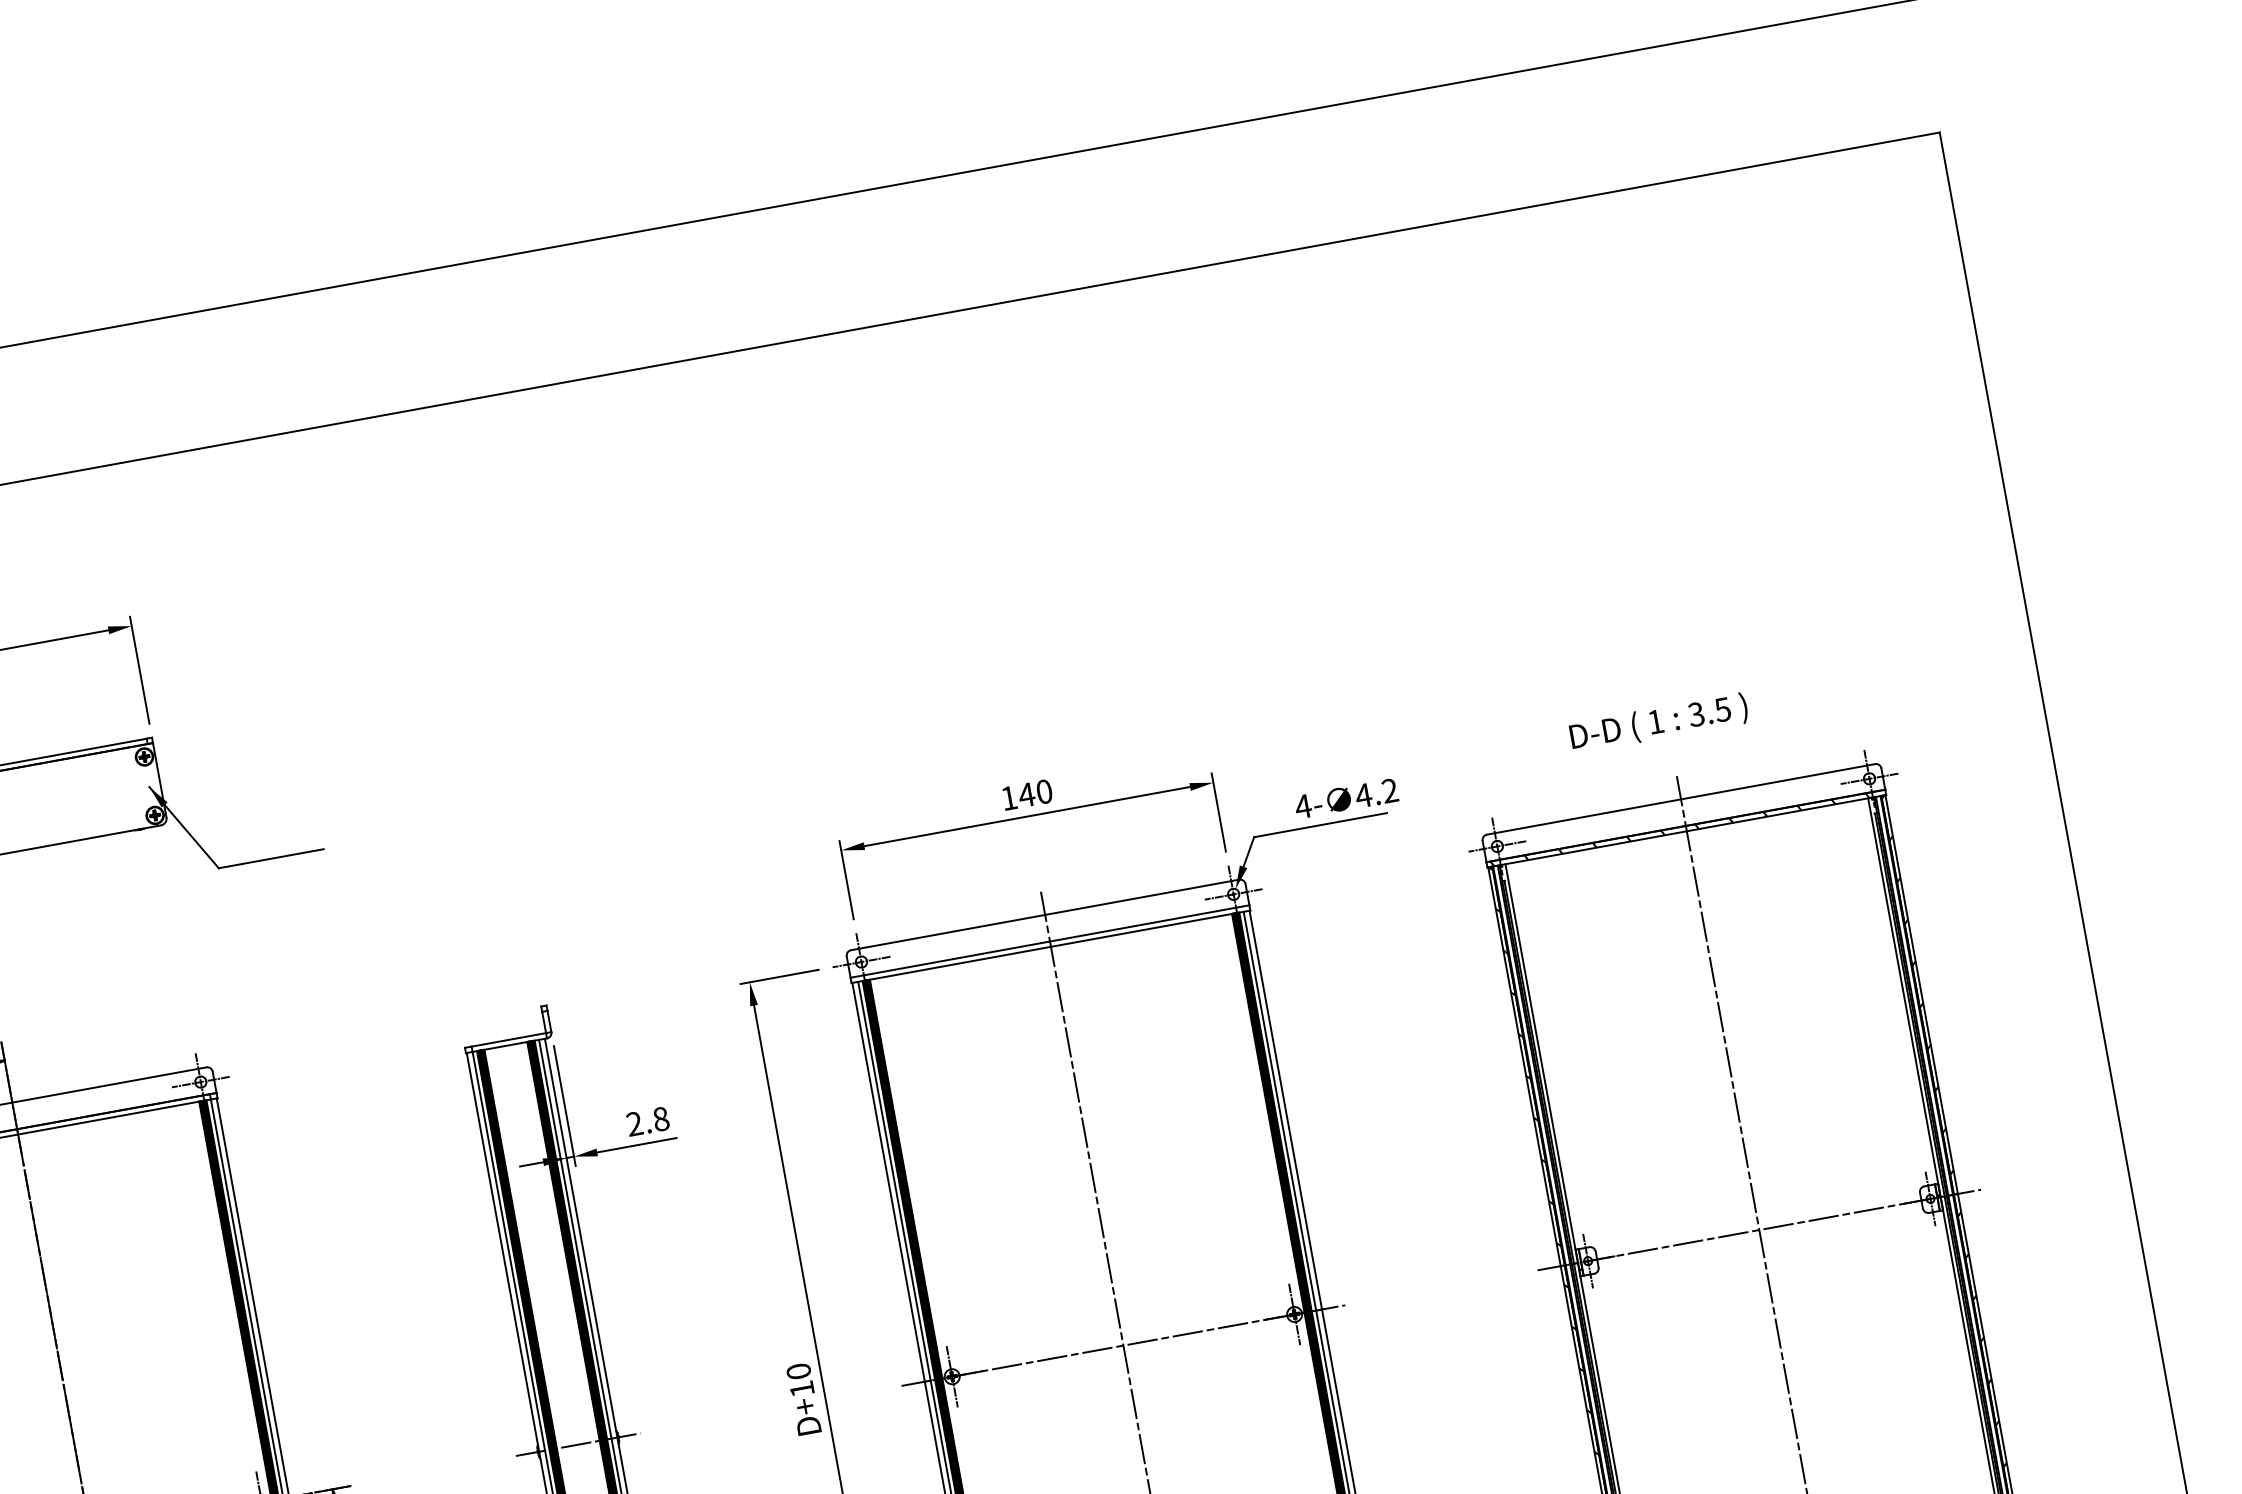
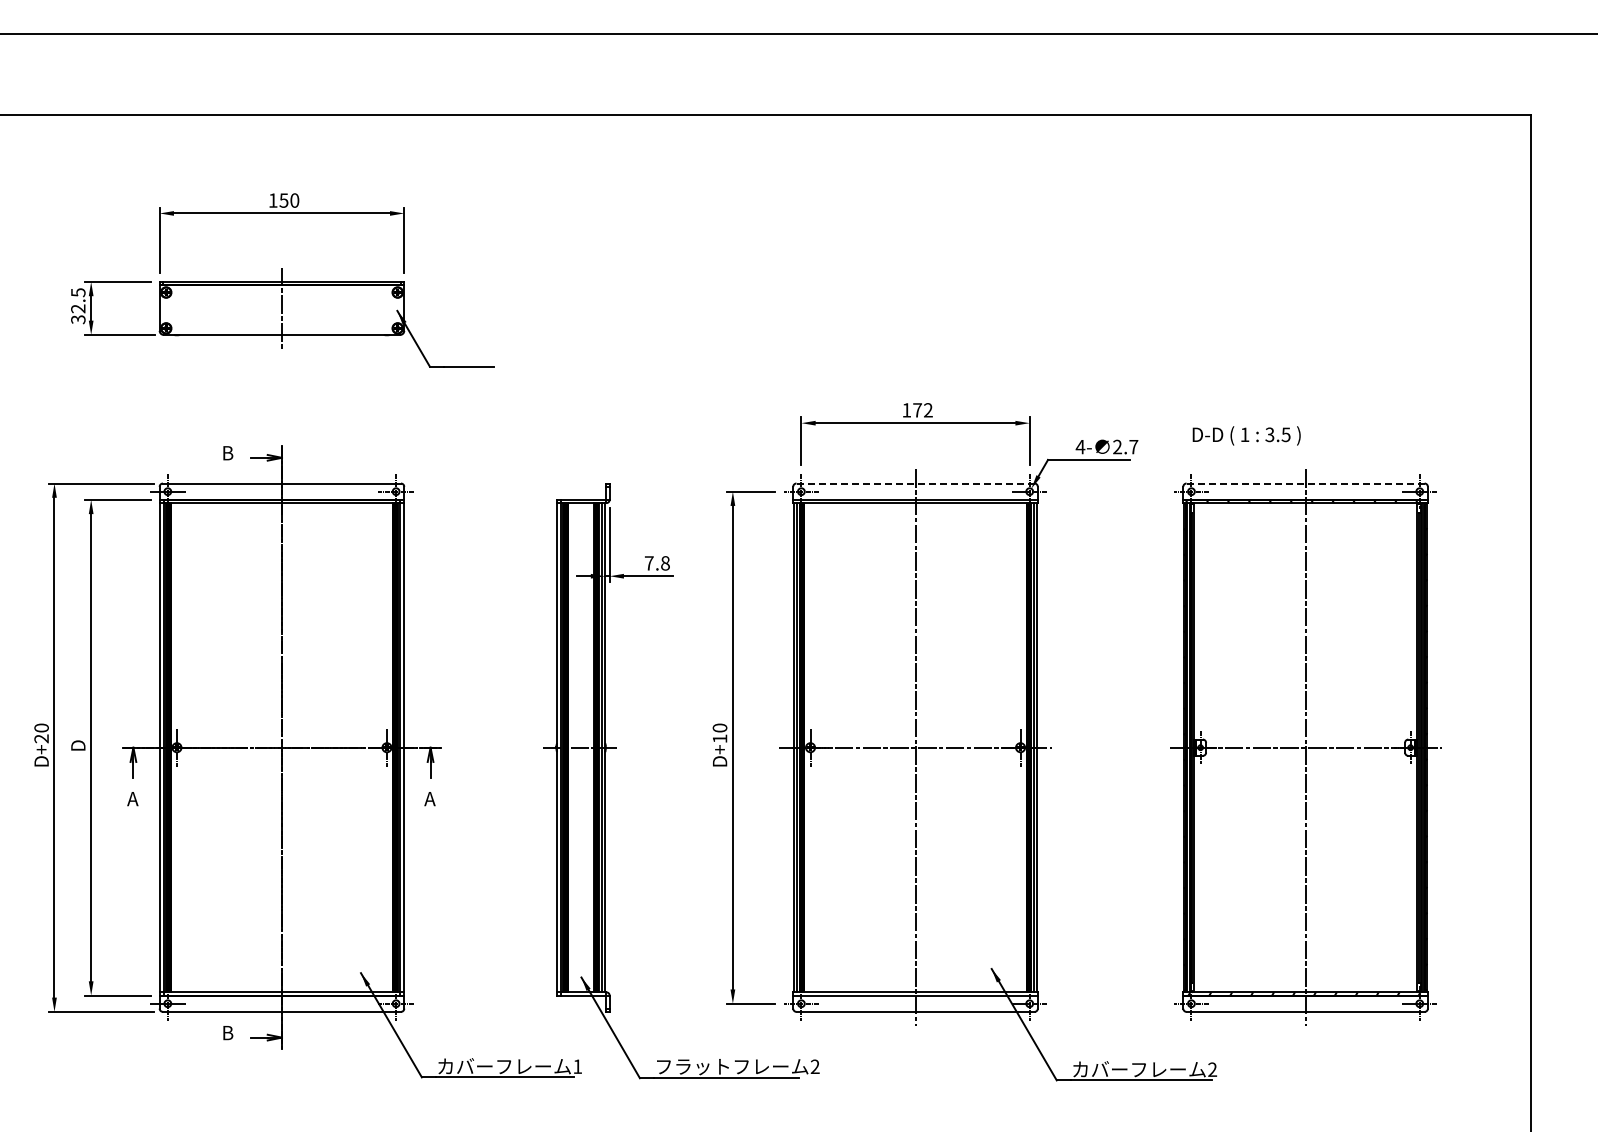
text: (1658, 722) -> (1246, 435), moved
text: (1376, 792) -> (1125, 446), 4.2 -> 2.7
text: (1034, 793) -> (922, 410), 140 -> 172
line: (1680, 799) -> (1305, 483), solid -> dashed
line: (1046, 914) -> (916, 483), solid -> dashed
text: (633, 1124) -> (648, 563), 2.8 -> 7.8

